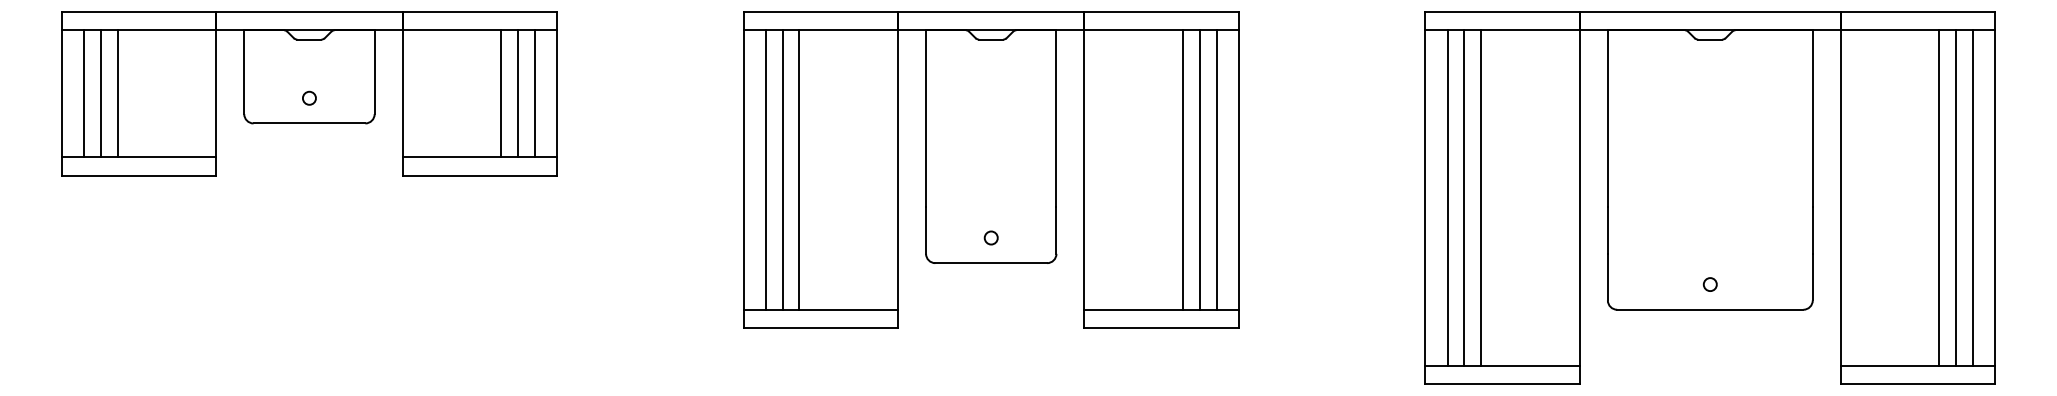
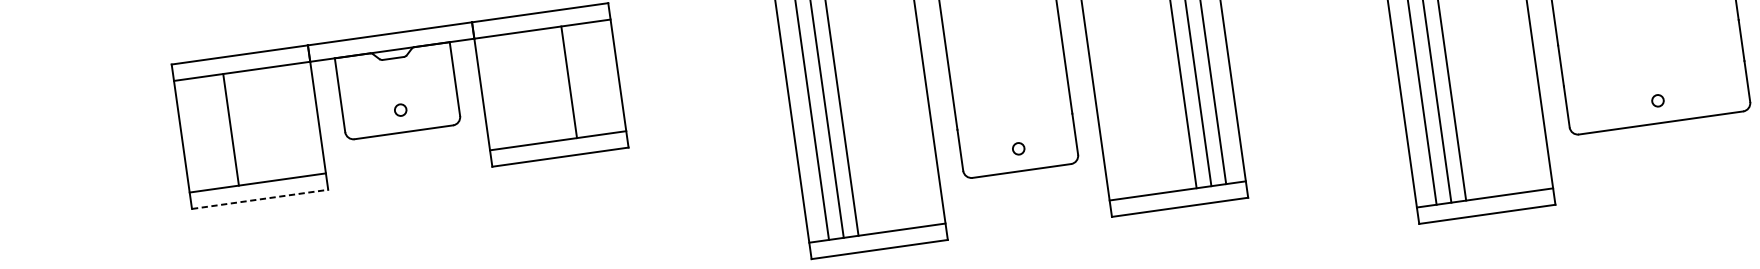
line: (84, 93) -> (201, 133), removed
line: (100, 93) -> (216, 131), removed
line: (518, 93) -> (584, 80), removed
line: (534, 93) -> (598, 78), removed
line: (139, 175) -> (260, 199), solid -> dashed

